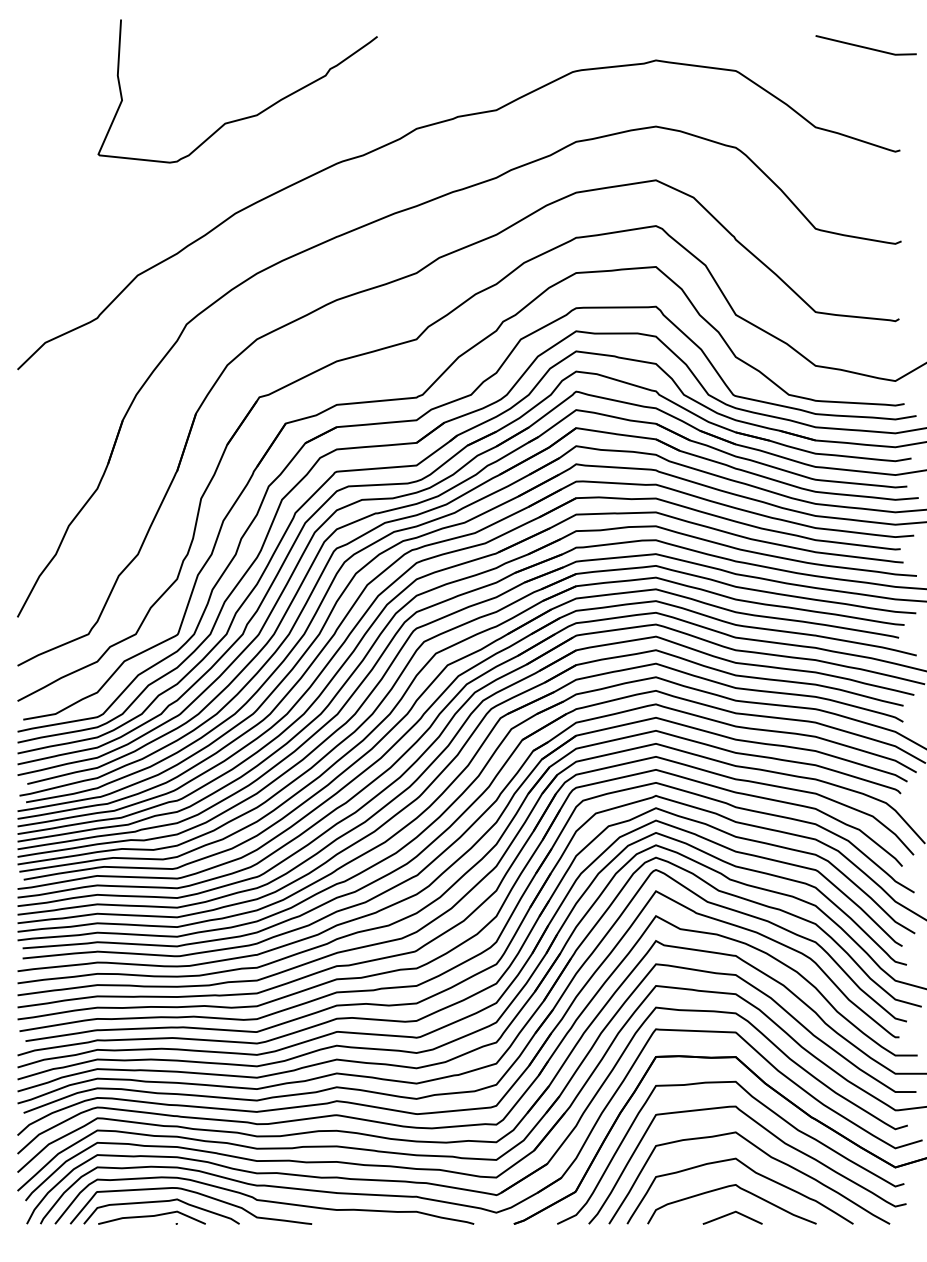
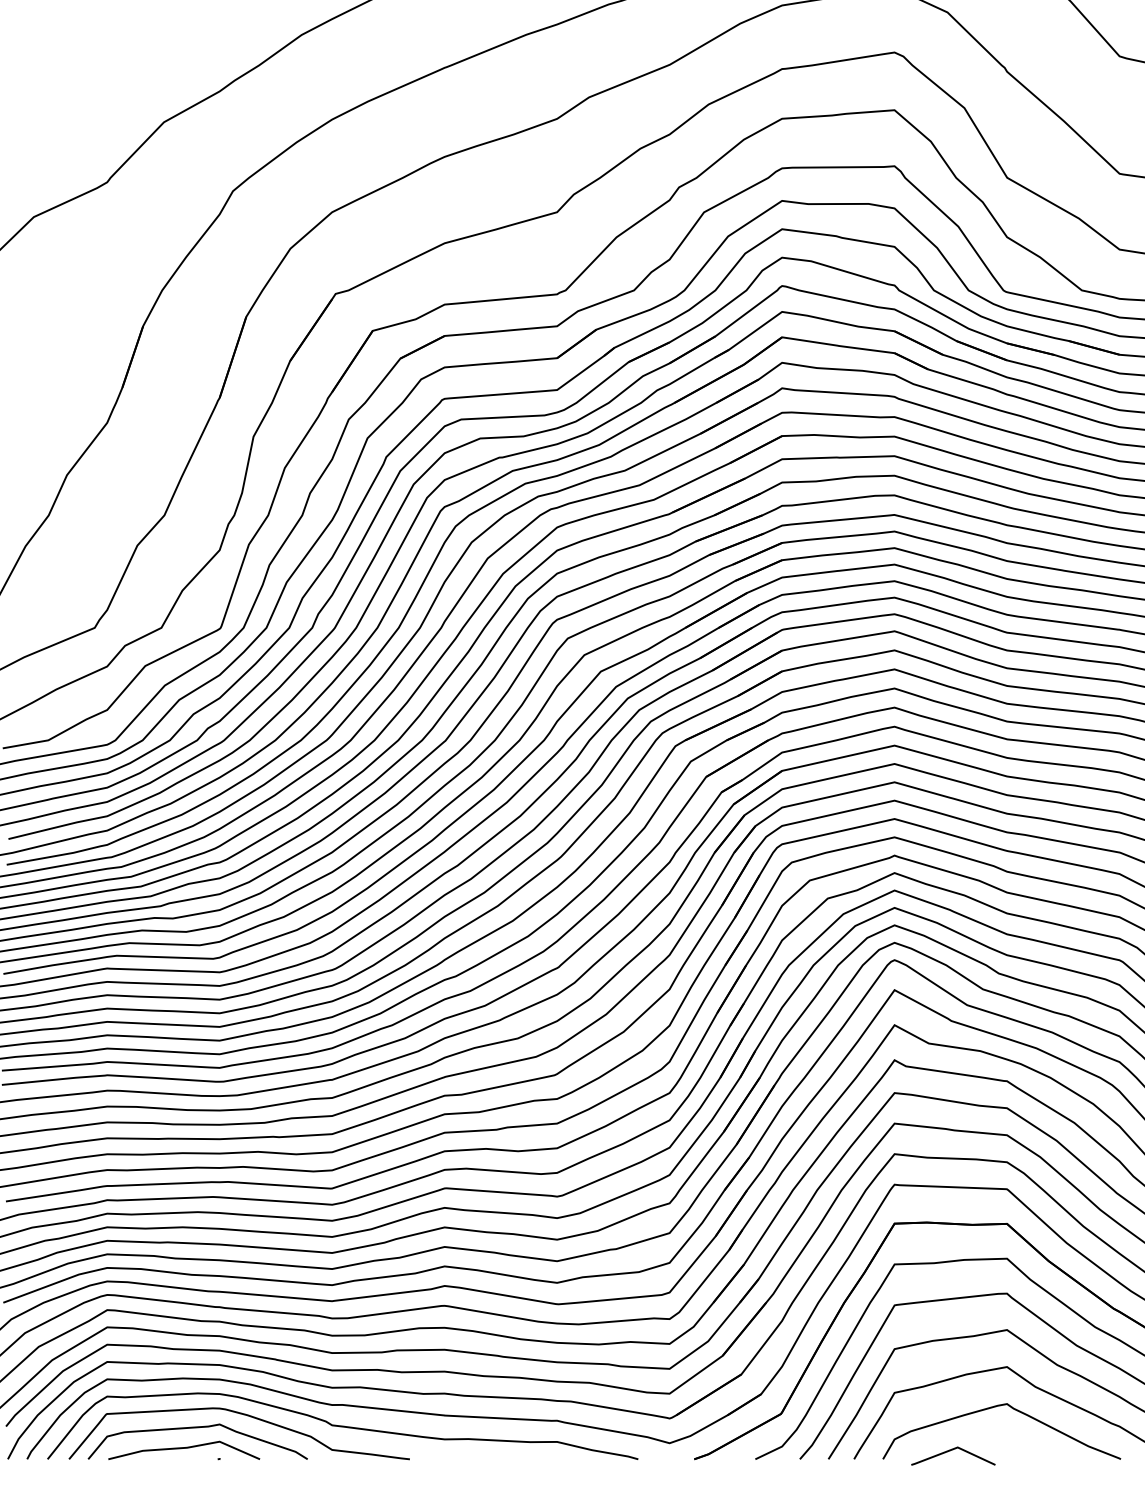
line: (731, 1214) -> (951, 1451), moved

